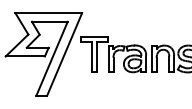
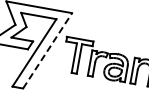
line: (64, 54) -> (47, 50), solid -> dashed

